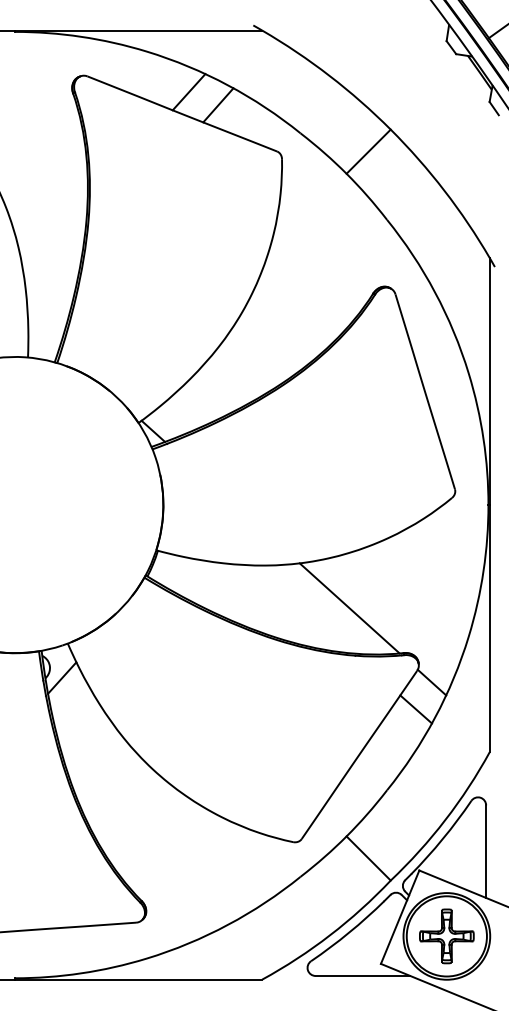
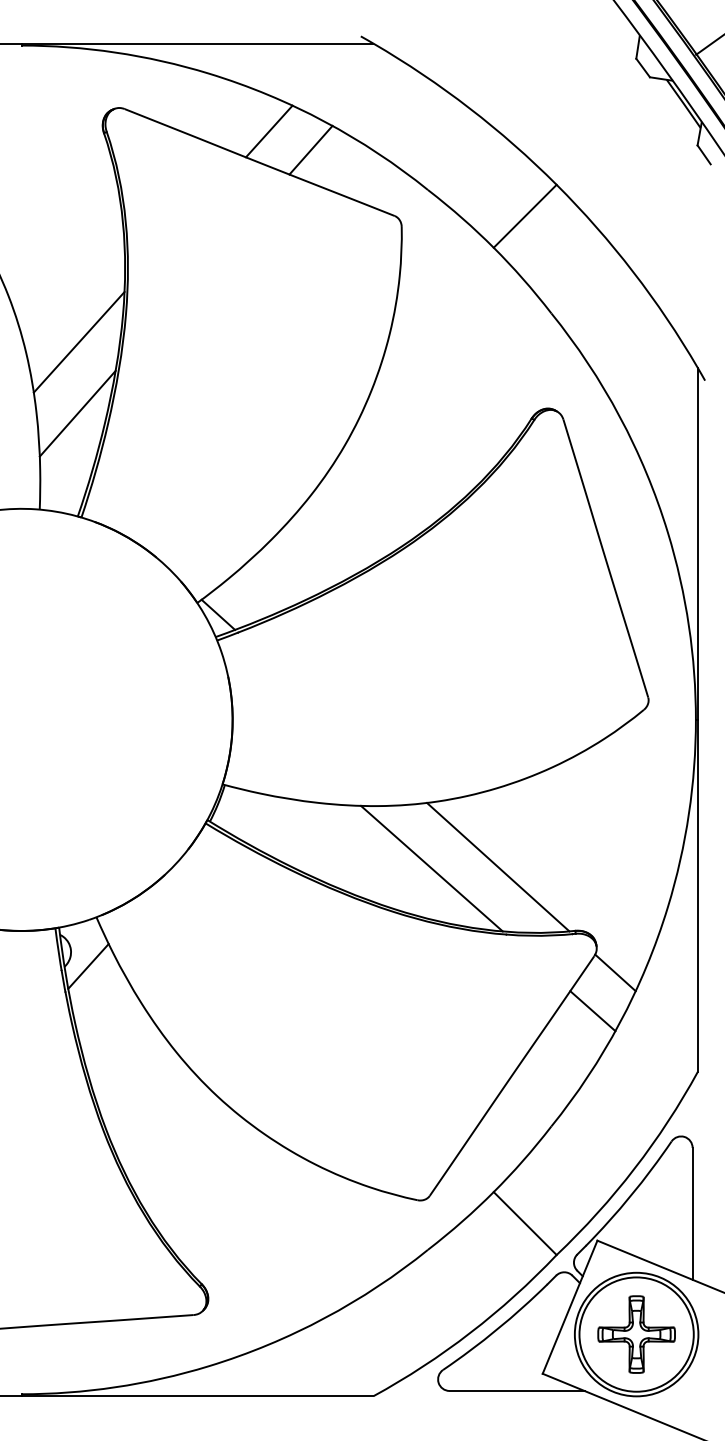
line: (55, 239) -> (78, 341), added
line: (54, 290) -> (77, 413), added
line: (302, 609) -> (431, 868), added

